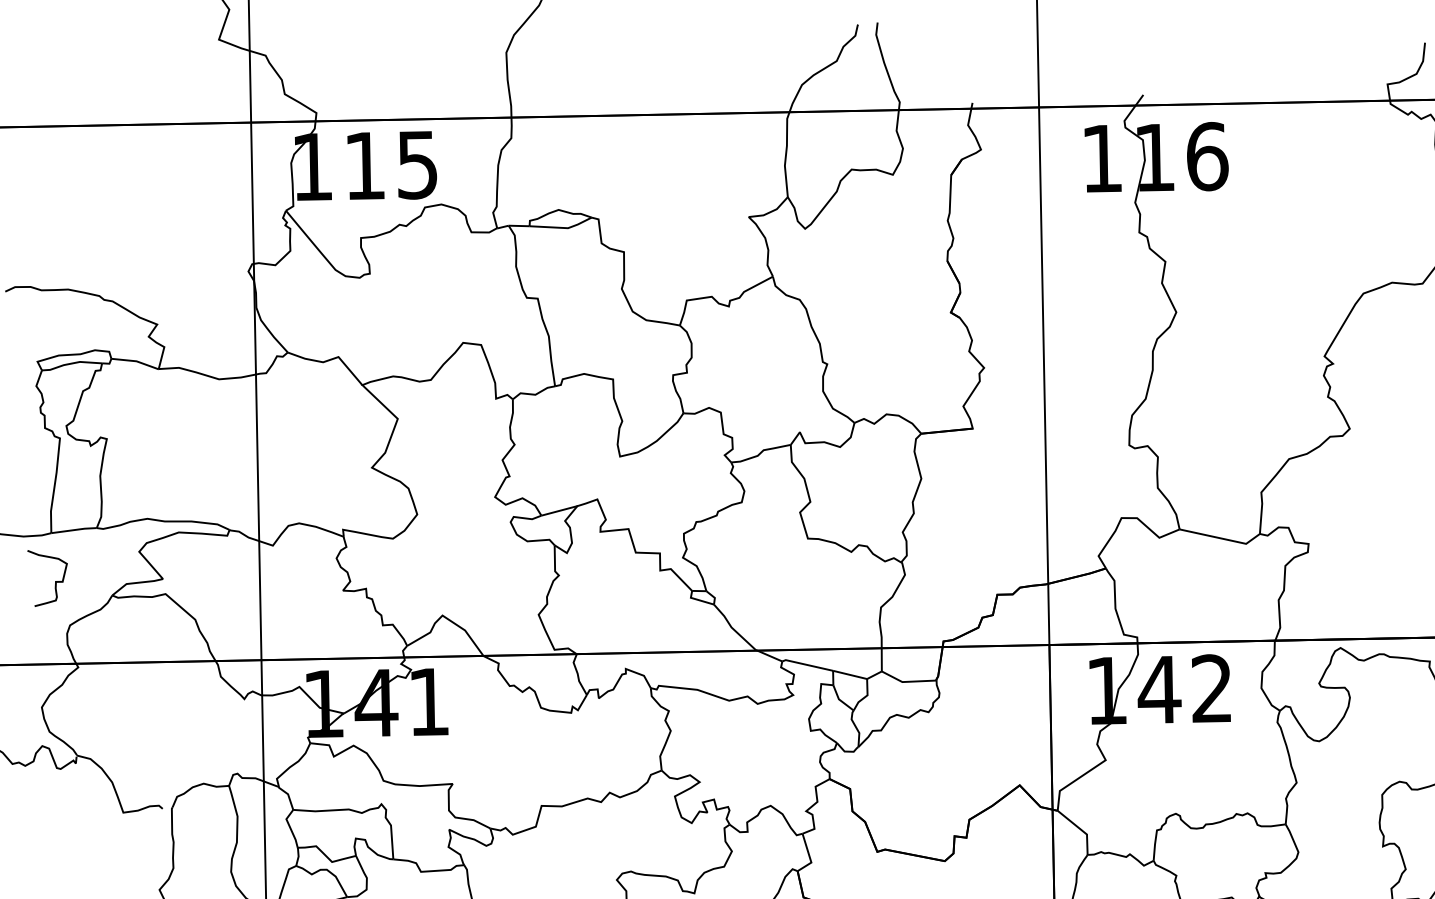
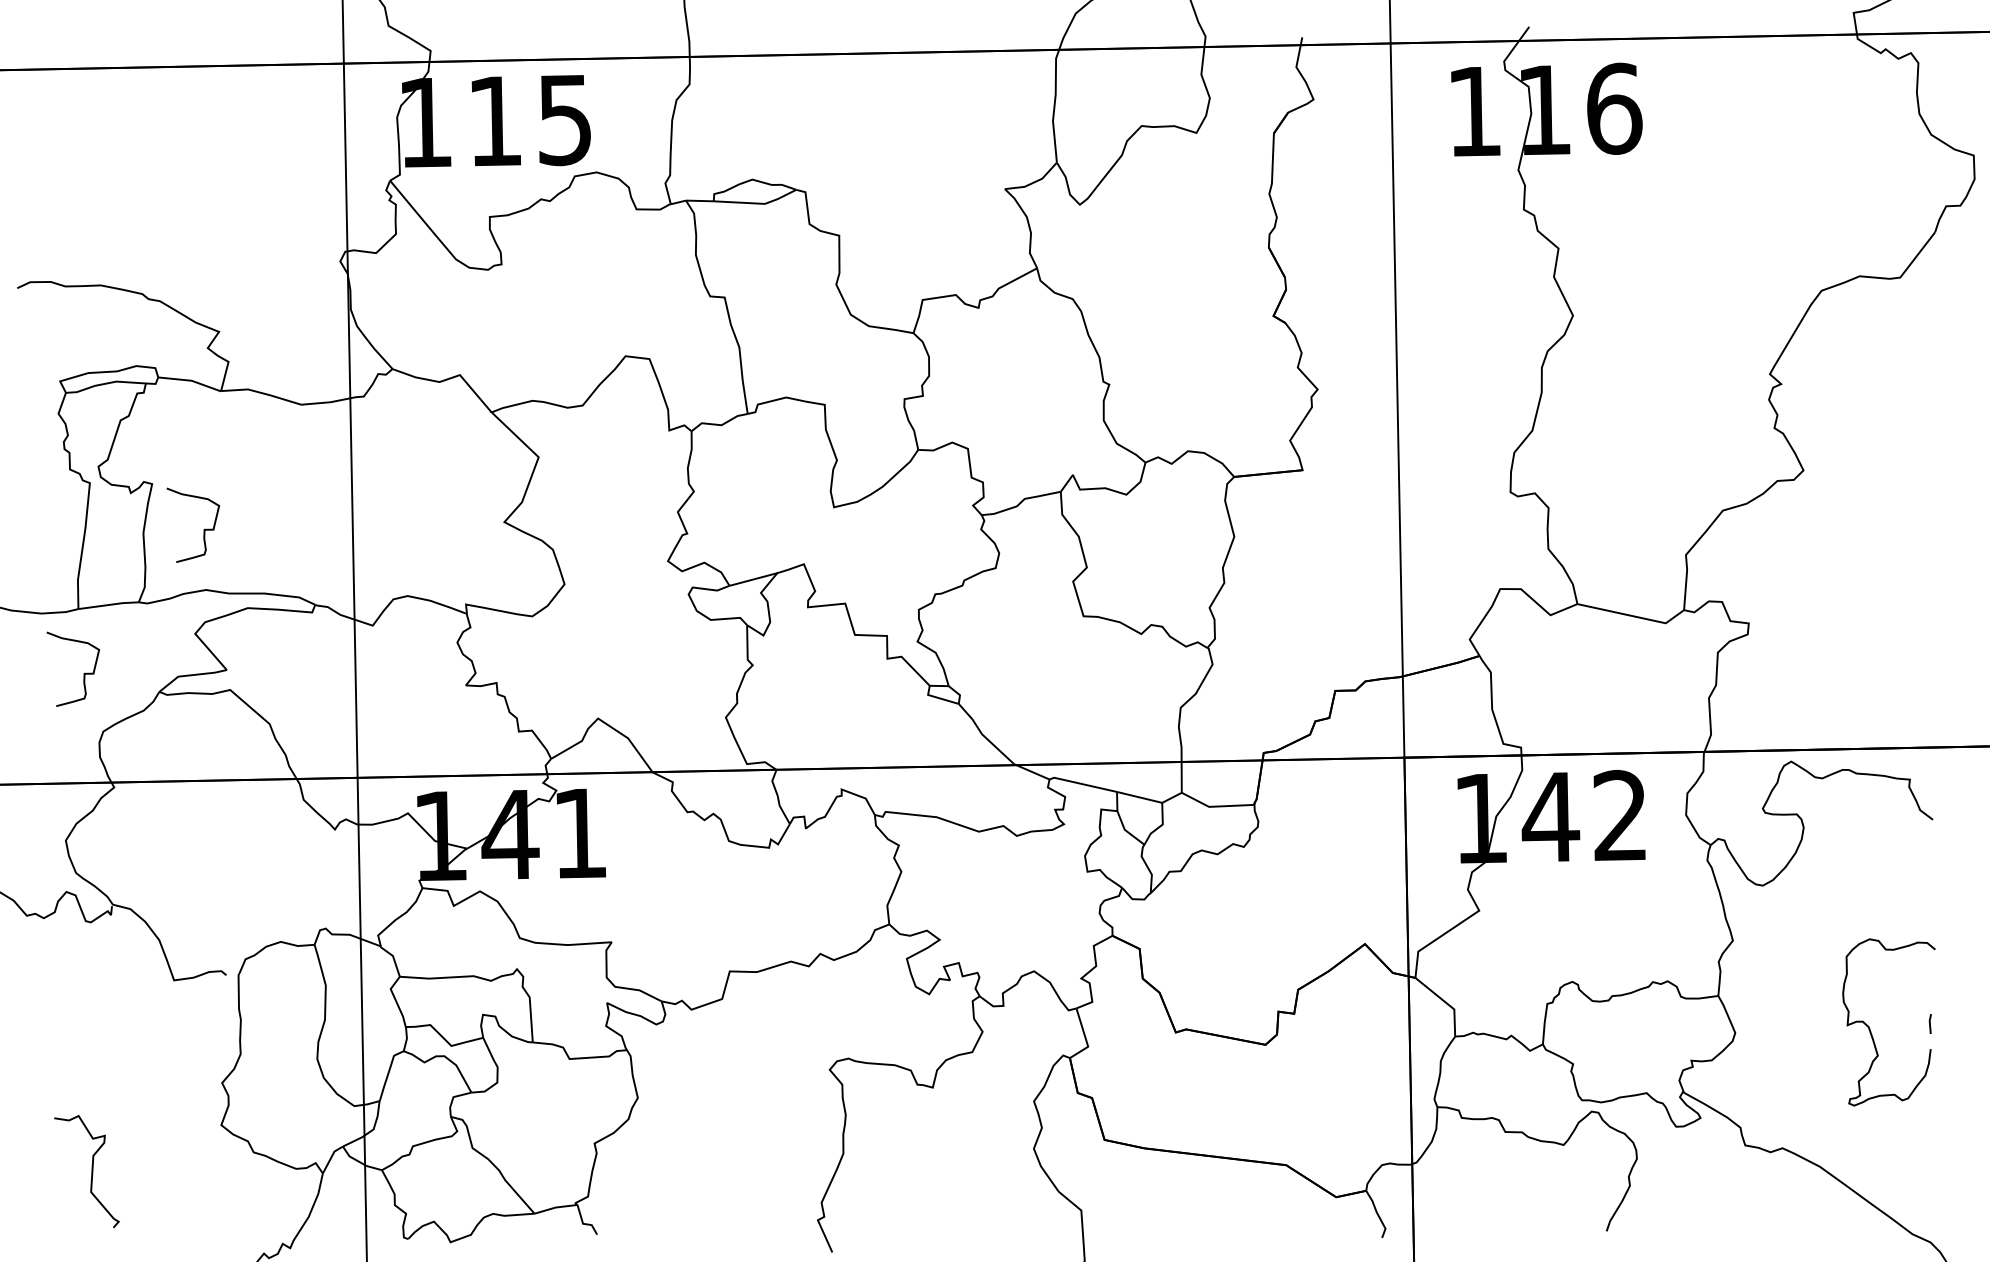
curve: (145, 473) -> (203, 529), added

